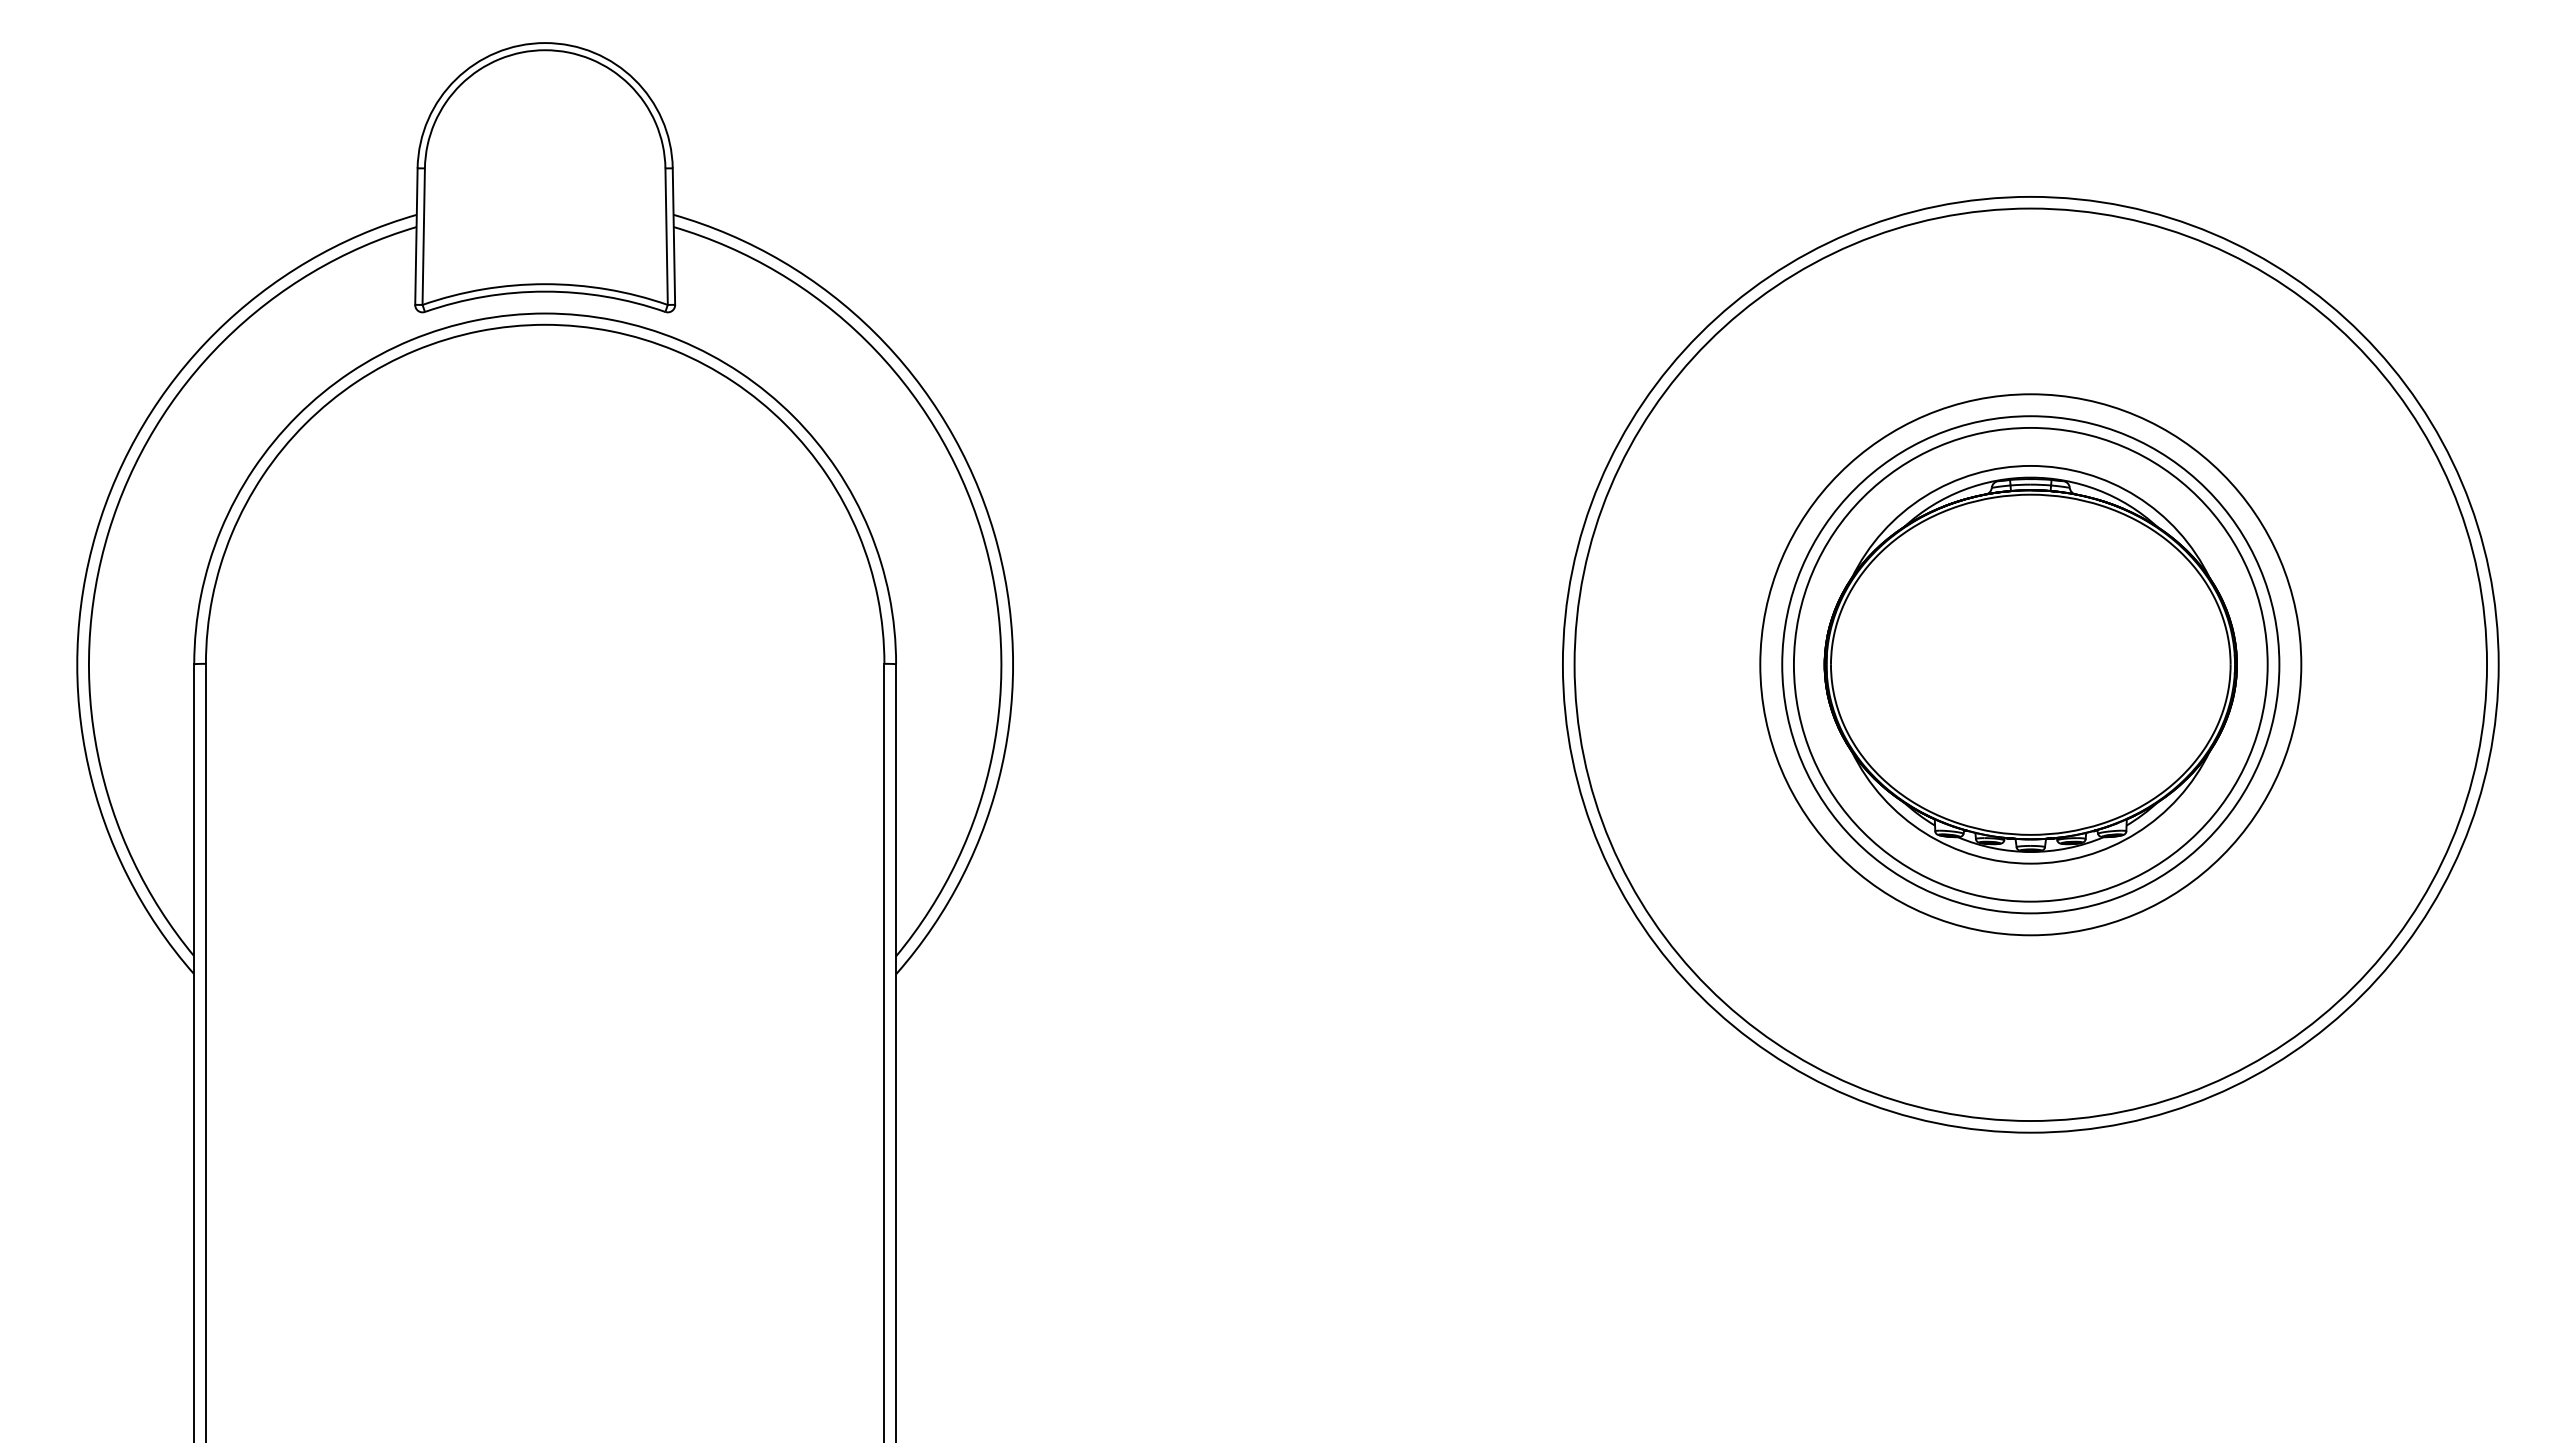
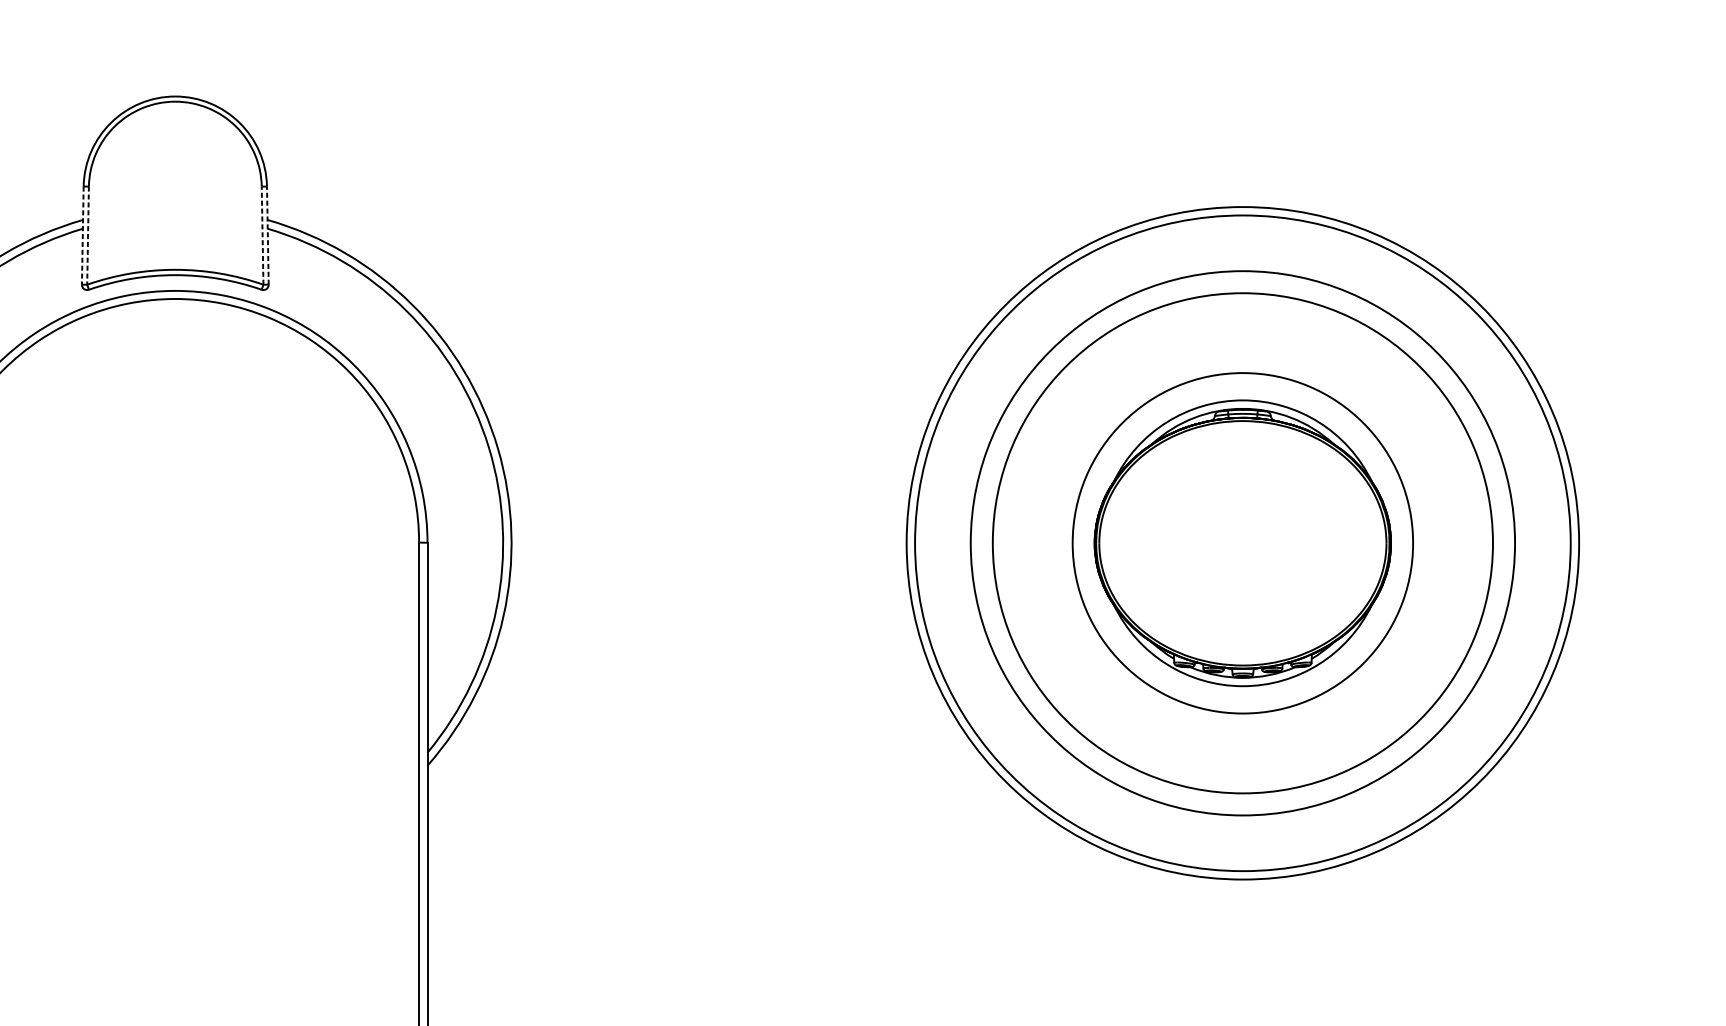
line: (666, 236) -> (262, 235), solid -> dashed
line: (673, 236) -> (267, 235), solid -> dashed
line: (416, 237) -> (82, 236), solid -> dashed
line: (423, 237) -> (87, 236), solid -> dashed
circle: (2030, 664) -> (1242, 543), size x1.4
circle: (2030, 664) -> (1242, 543), size x1.4

